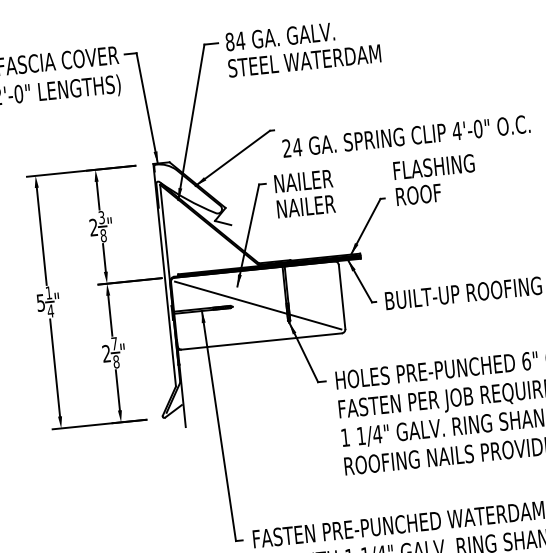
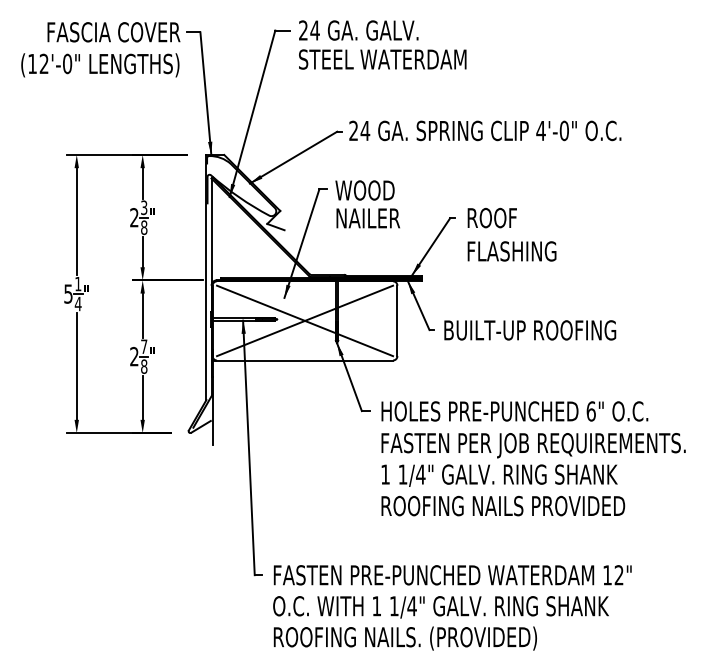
text: (230, 41) -> (303, 30), 84 -> 24
text: (406, 135) -> (485, 130), moved
text: (433, 167) -> (511, 251), moved
text: (302, 181) -> (367, 190), NAILER -> WOOD
line: (258, 305) -> (305, 320), added

